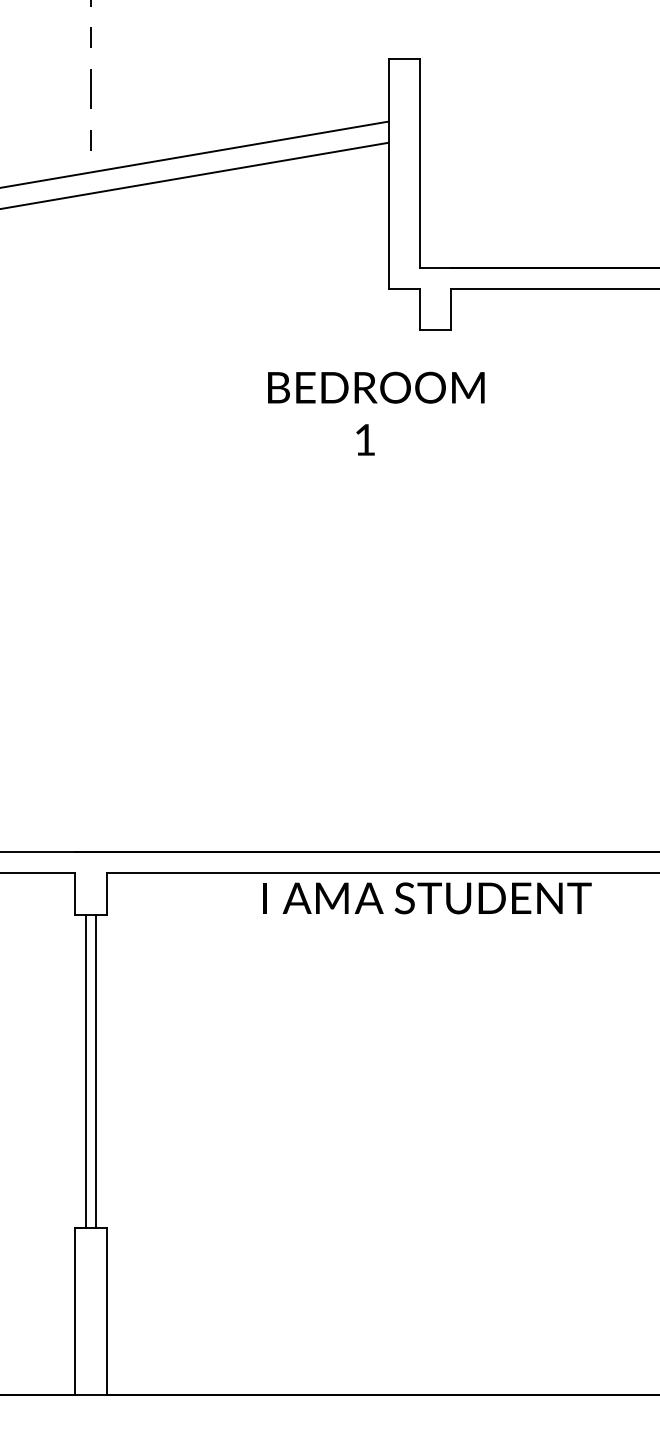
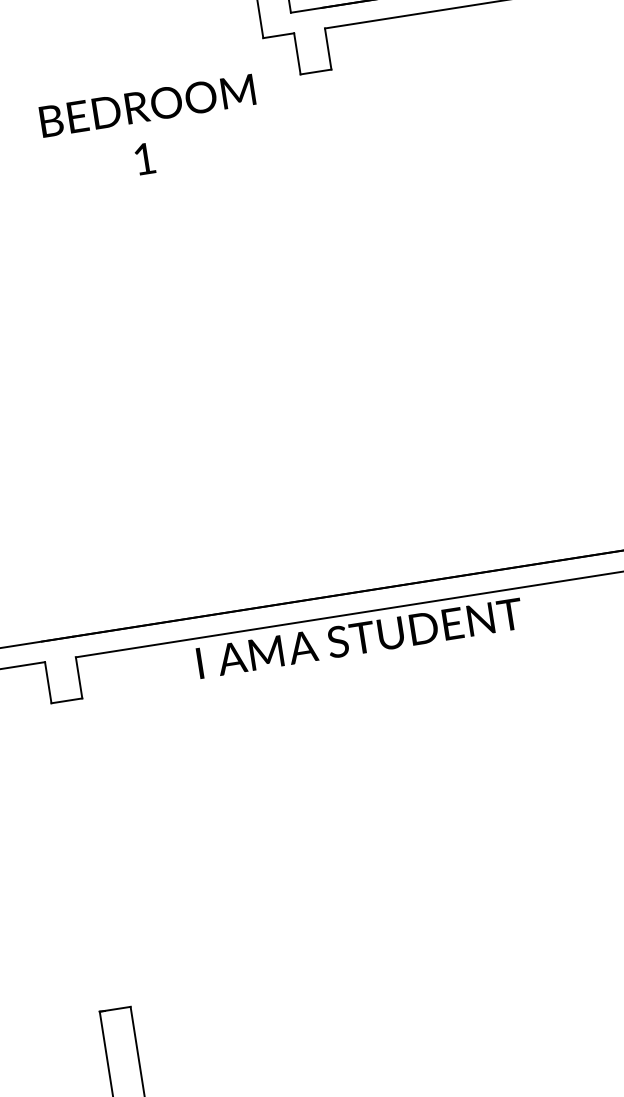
text: (376, 413) -> (151, 131), moved
text: (427, 898) -> (360, 638), moved
line: (85, 1070) -> (85, 855), removed
line: (96, 1070) -> (96, 853), removed

